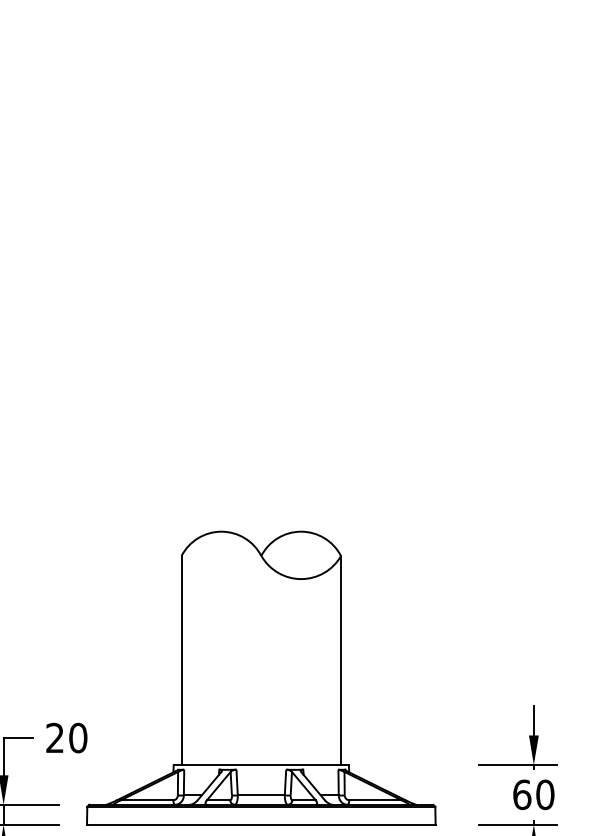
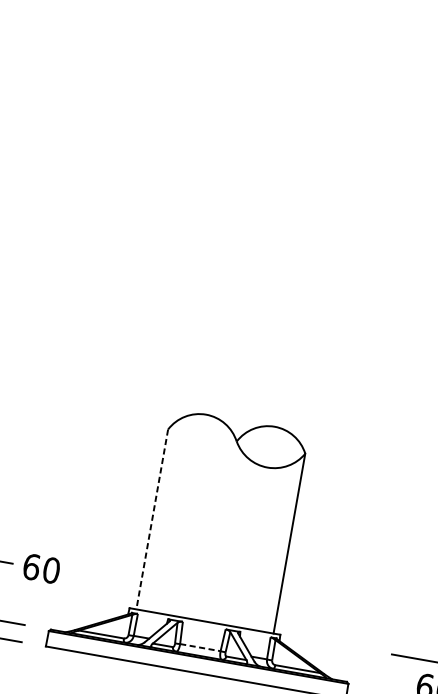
line: (181, 660) -> (152, 519), solid -> dashed
text: (55, 737) -> (32, 566), 20 -> 60
line: (261, 795) -> (200, 647), solid -> dashed

